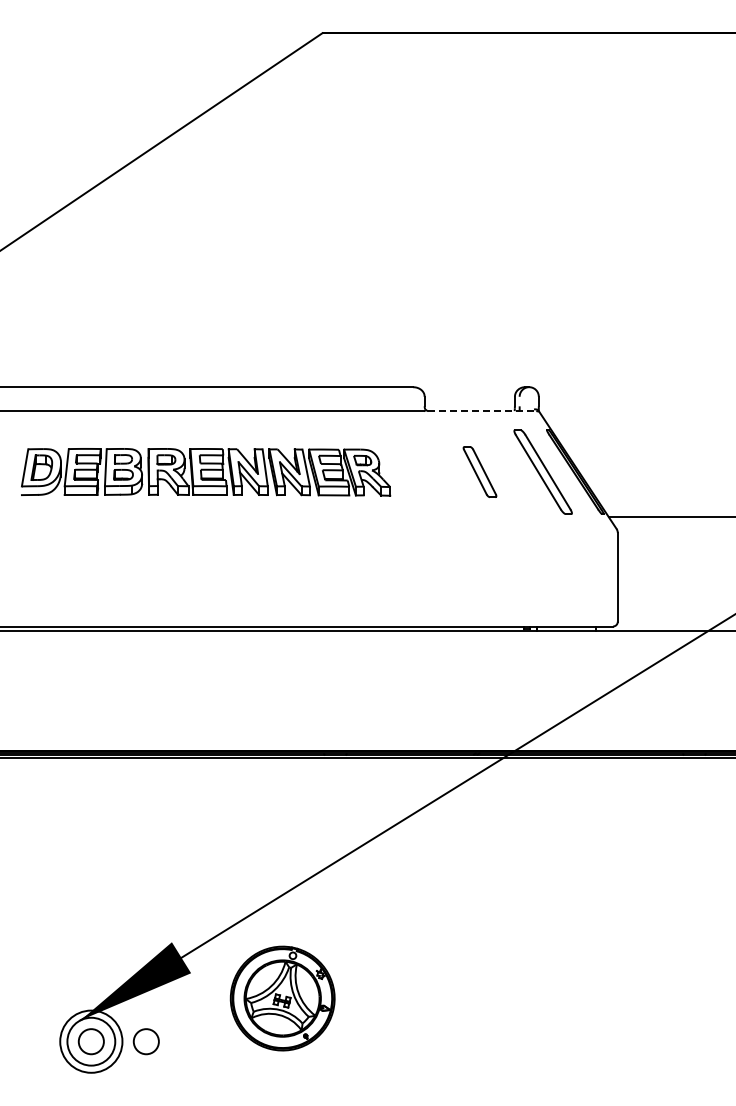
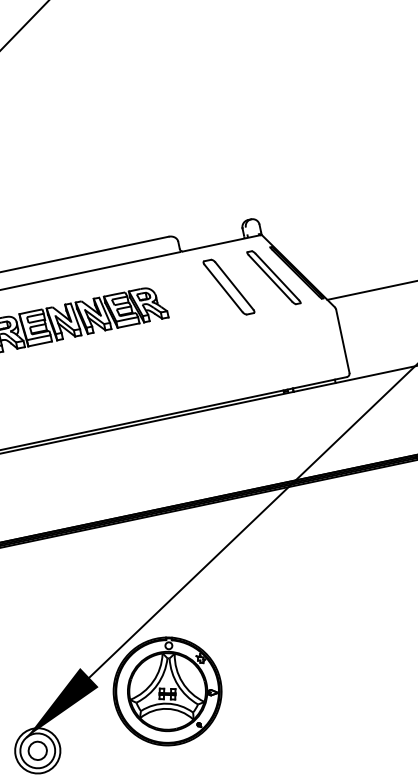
line: (482, 411) -> (221, 243), dashed -> solid
part: (479, 471) -> (228, 286), size x1.67
part: (282, 998) -> (167, 691), size x1.43
circle: (145, 1041) -> (76, 742), removed

